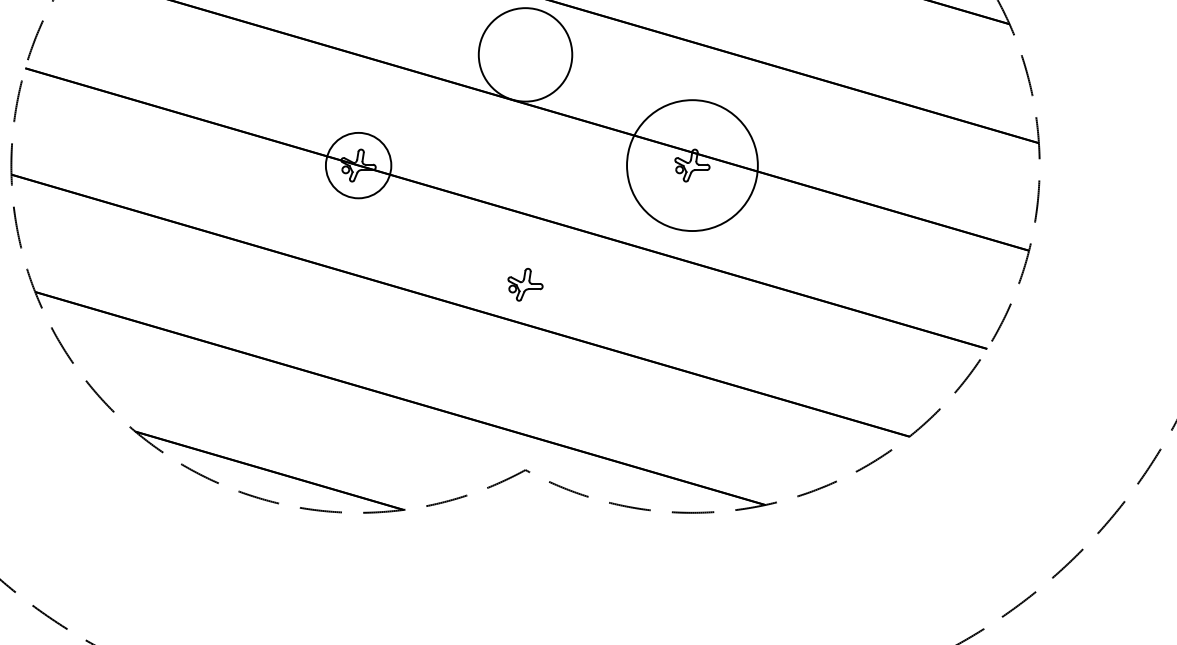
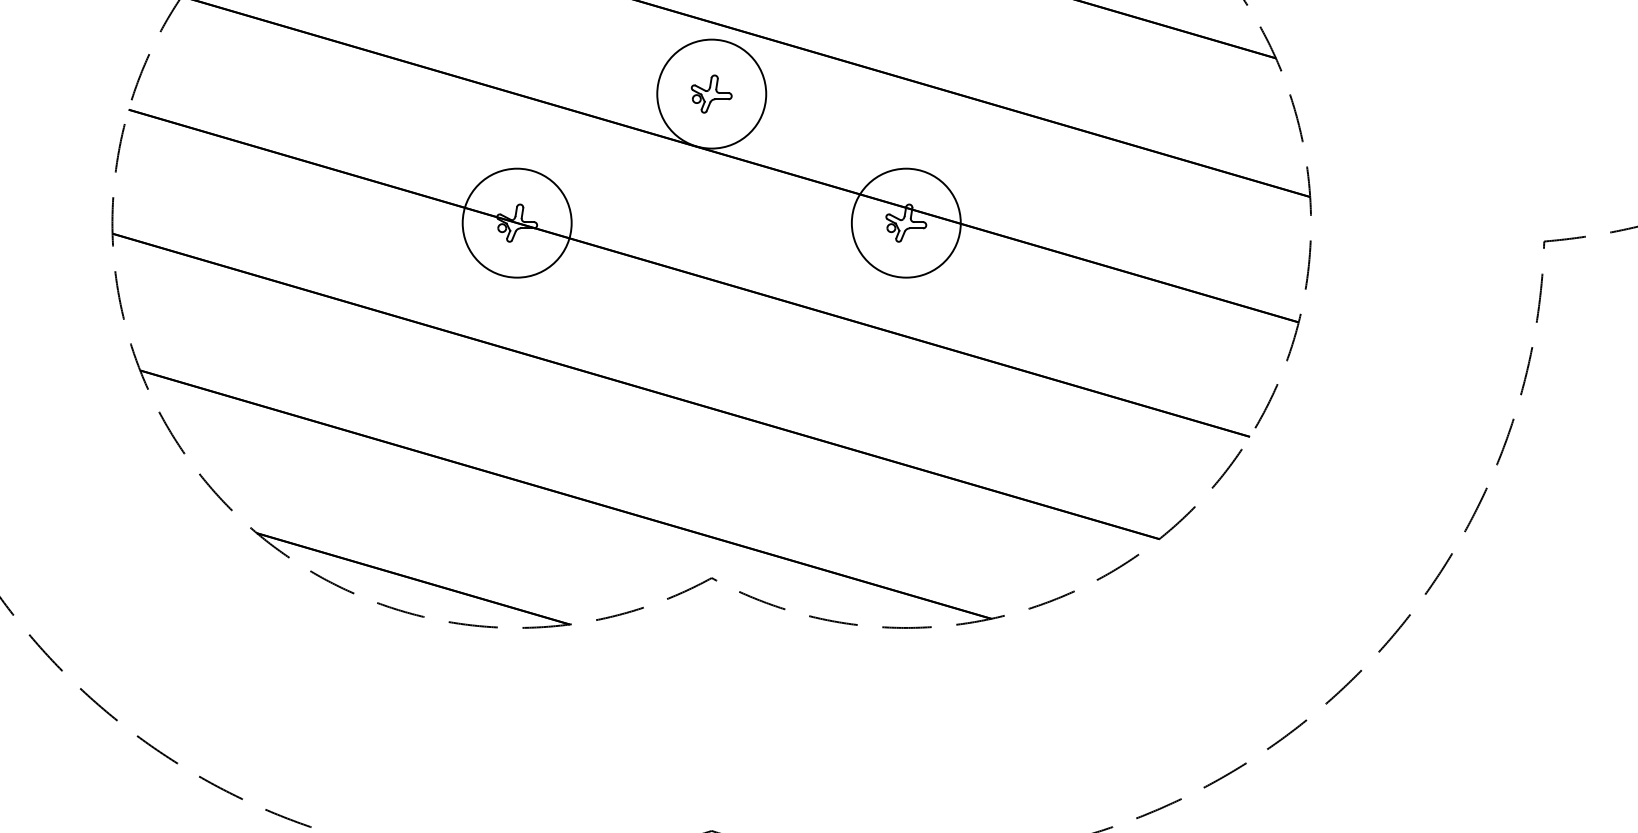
circle: (358, 165) -> (516, 222), size x1.43
circle: (691, 165) -> (905, 222), size x0.71
part: (525, 284) -> (711, 93), moved

